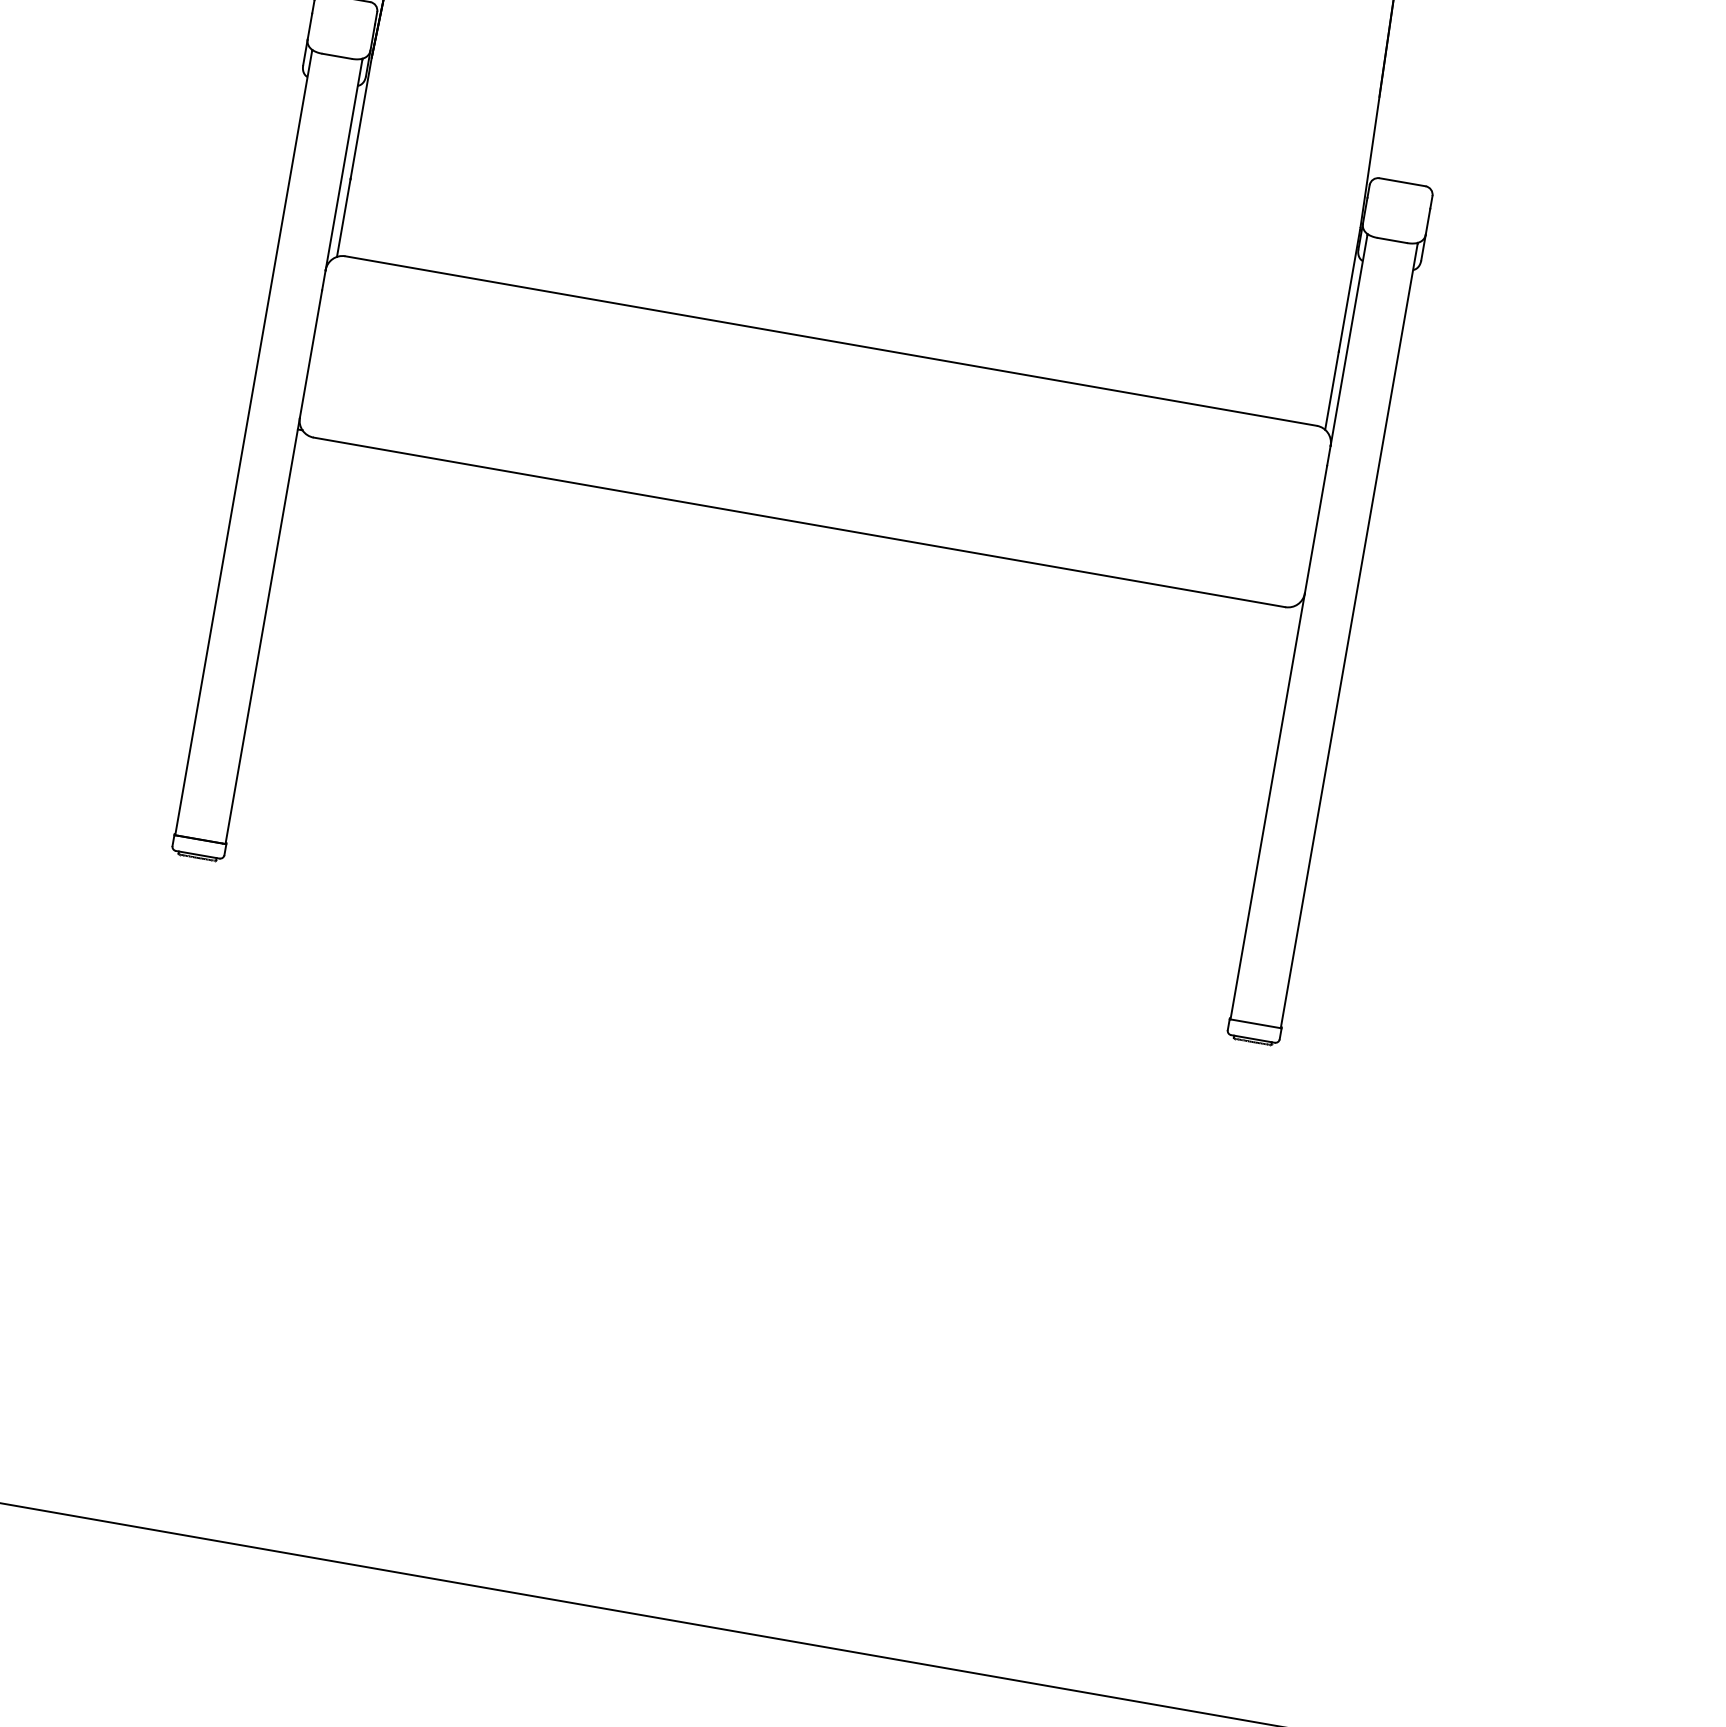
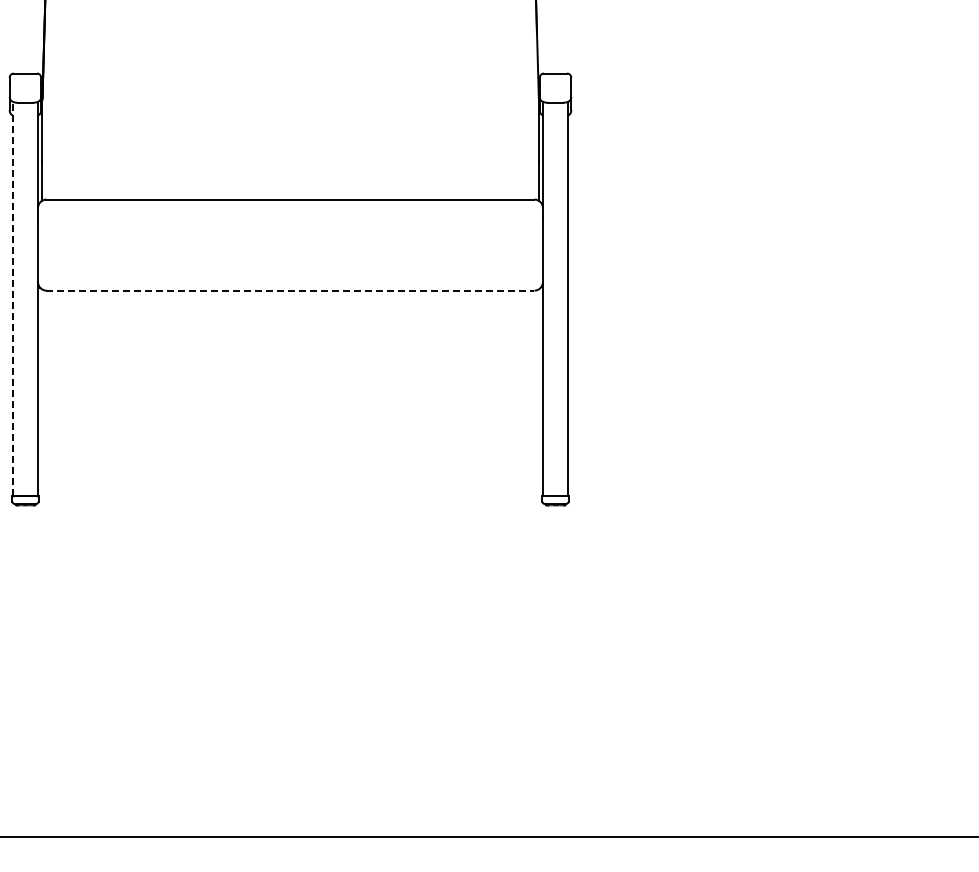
line: (242, 443) -> (12, 299), solid -> dashed
line: (799, 522) -> (290, 290), solid -> dashed

